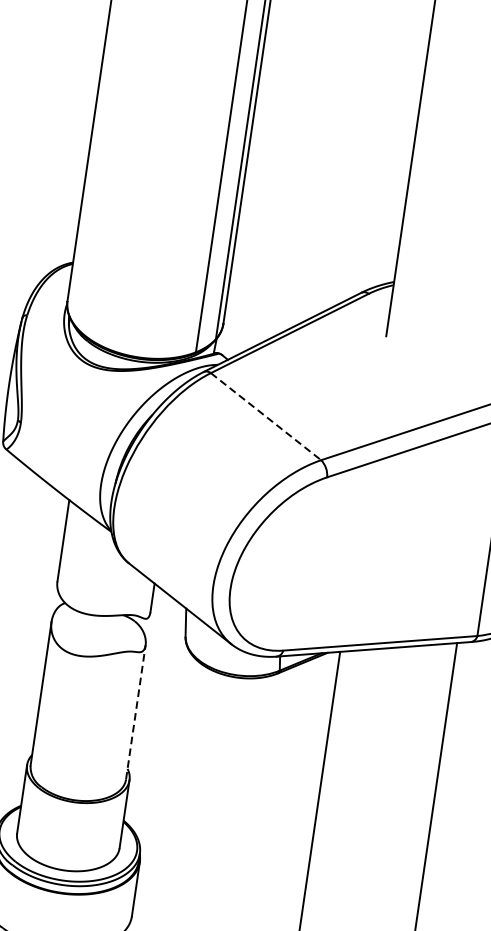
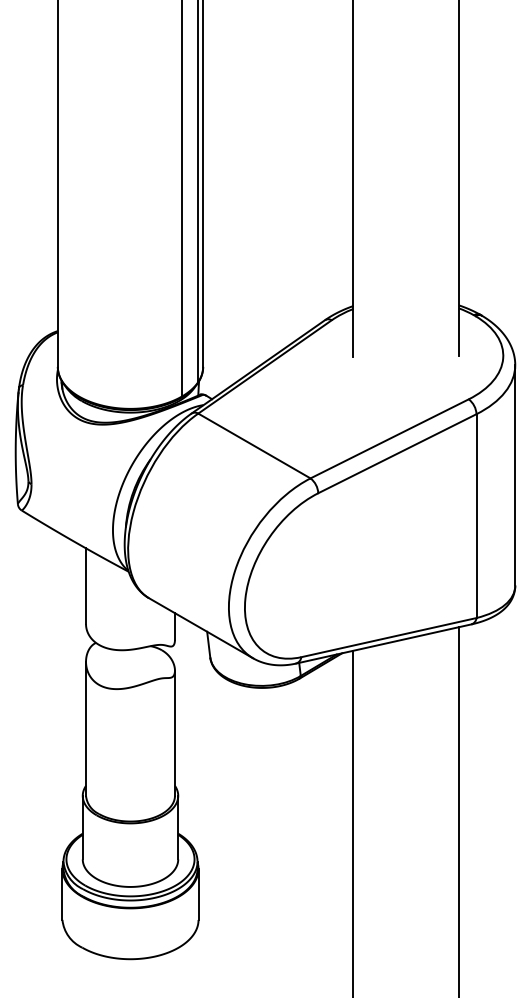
line: (266, 417) -> (254, 446), dashed -> solid
line: (135, 712) -> (174, 733), dashed -> solid

